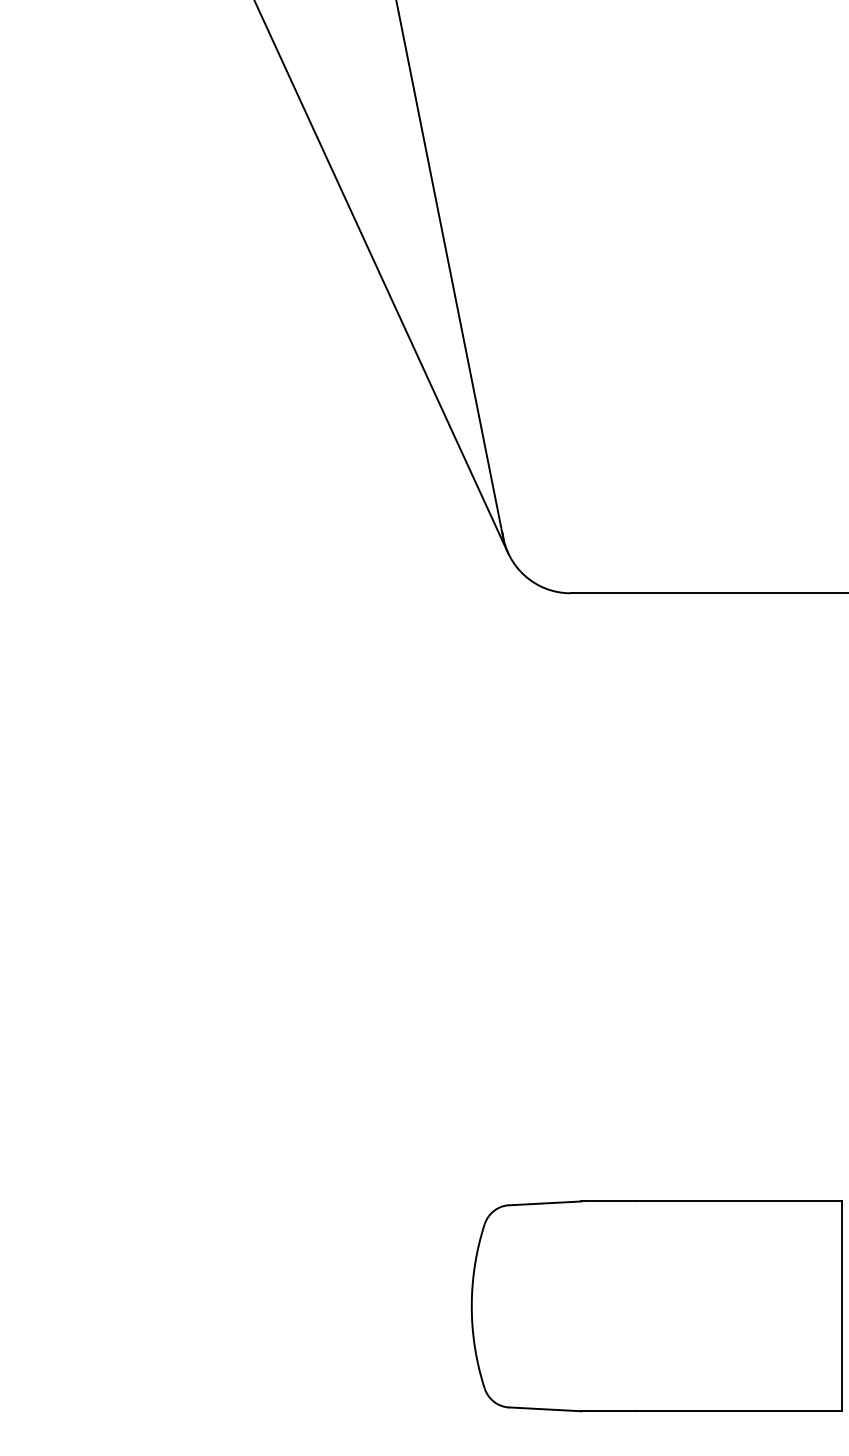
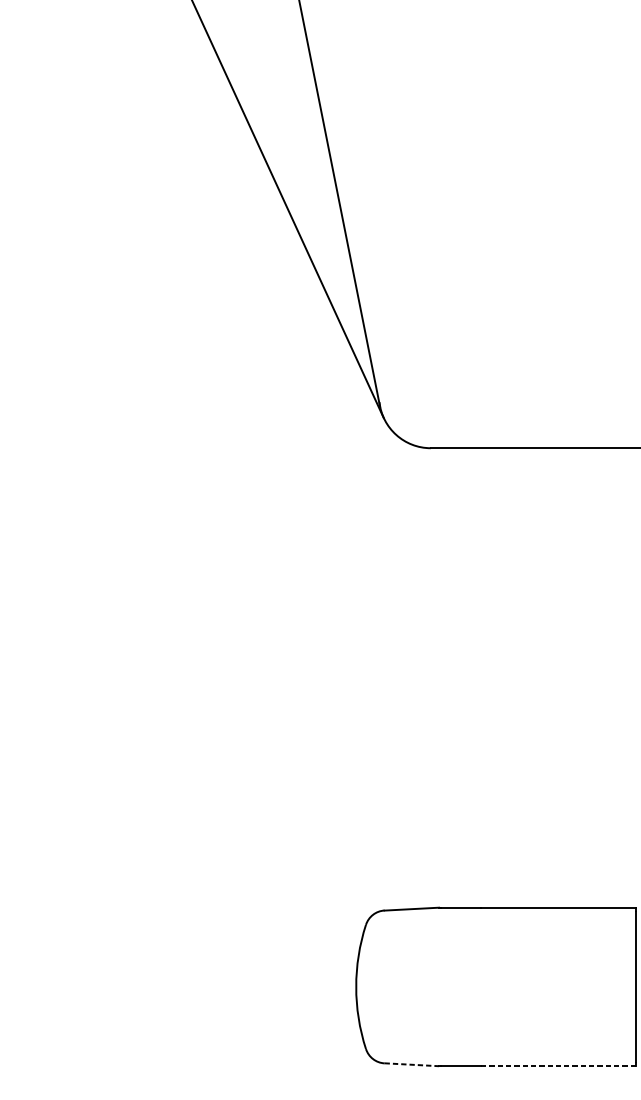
line: (545, 1409) -> (411, 1064), solid -> dashed
line: (739, 1411) -> (558, 1066), solid -> dashed

